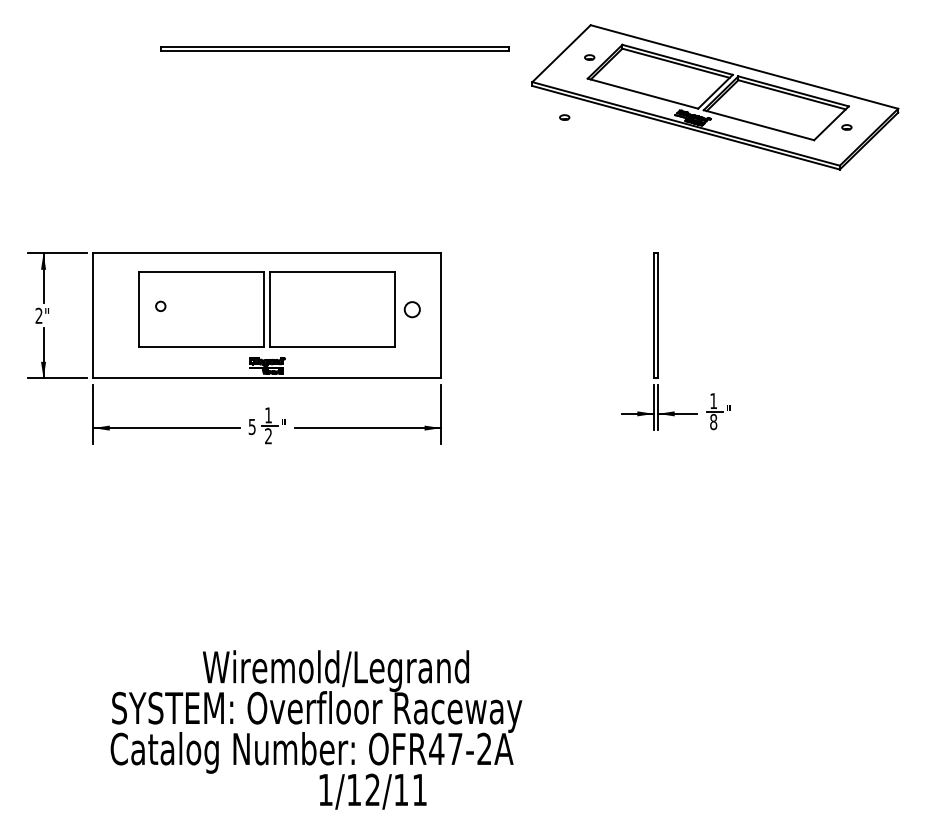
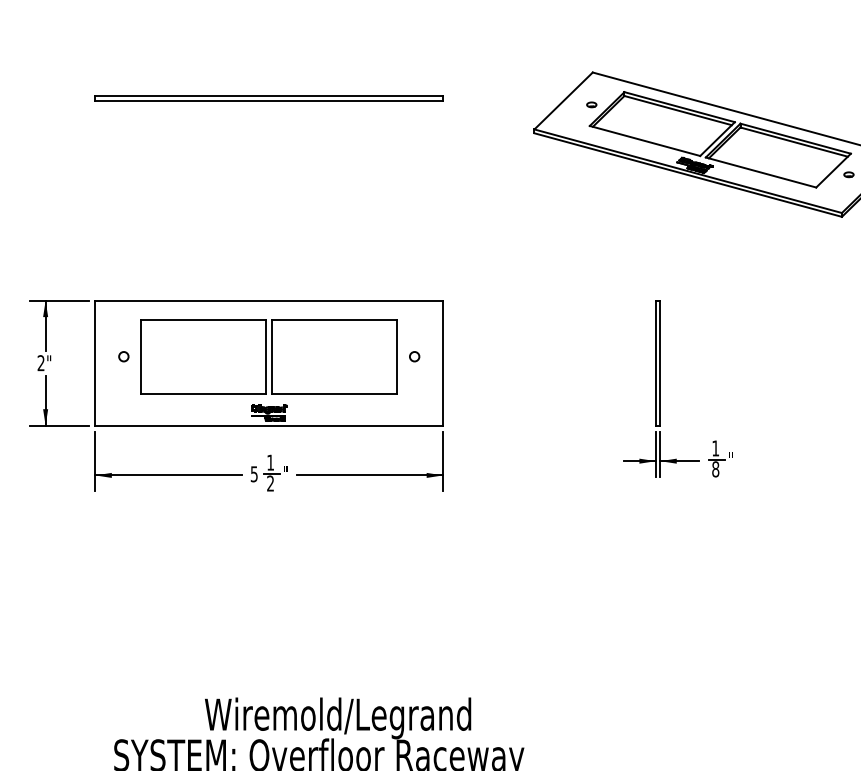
part: (334, 48) -> (268, 97), moved
part: (564, 117) -> (566, 164), removed
circle: (160, 305) -> (123, 355), moved
circle: (412, 308) -> (414, 355), size x0.62

